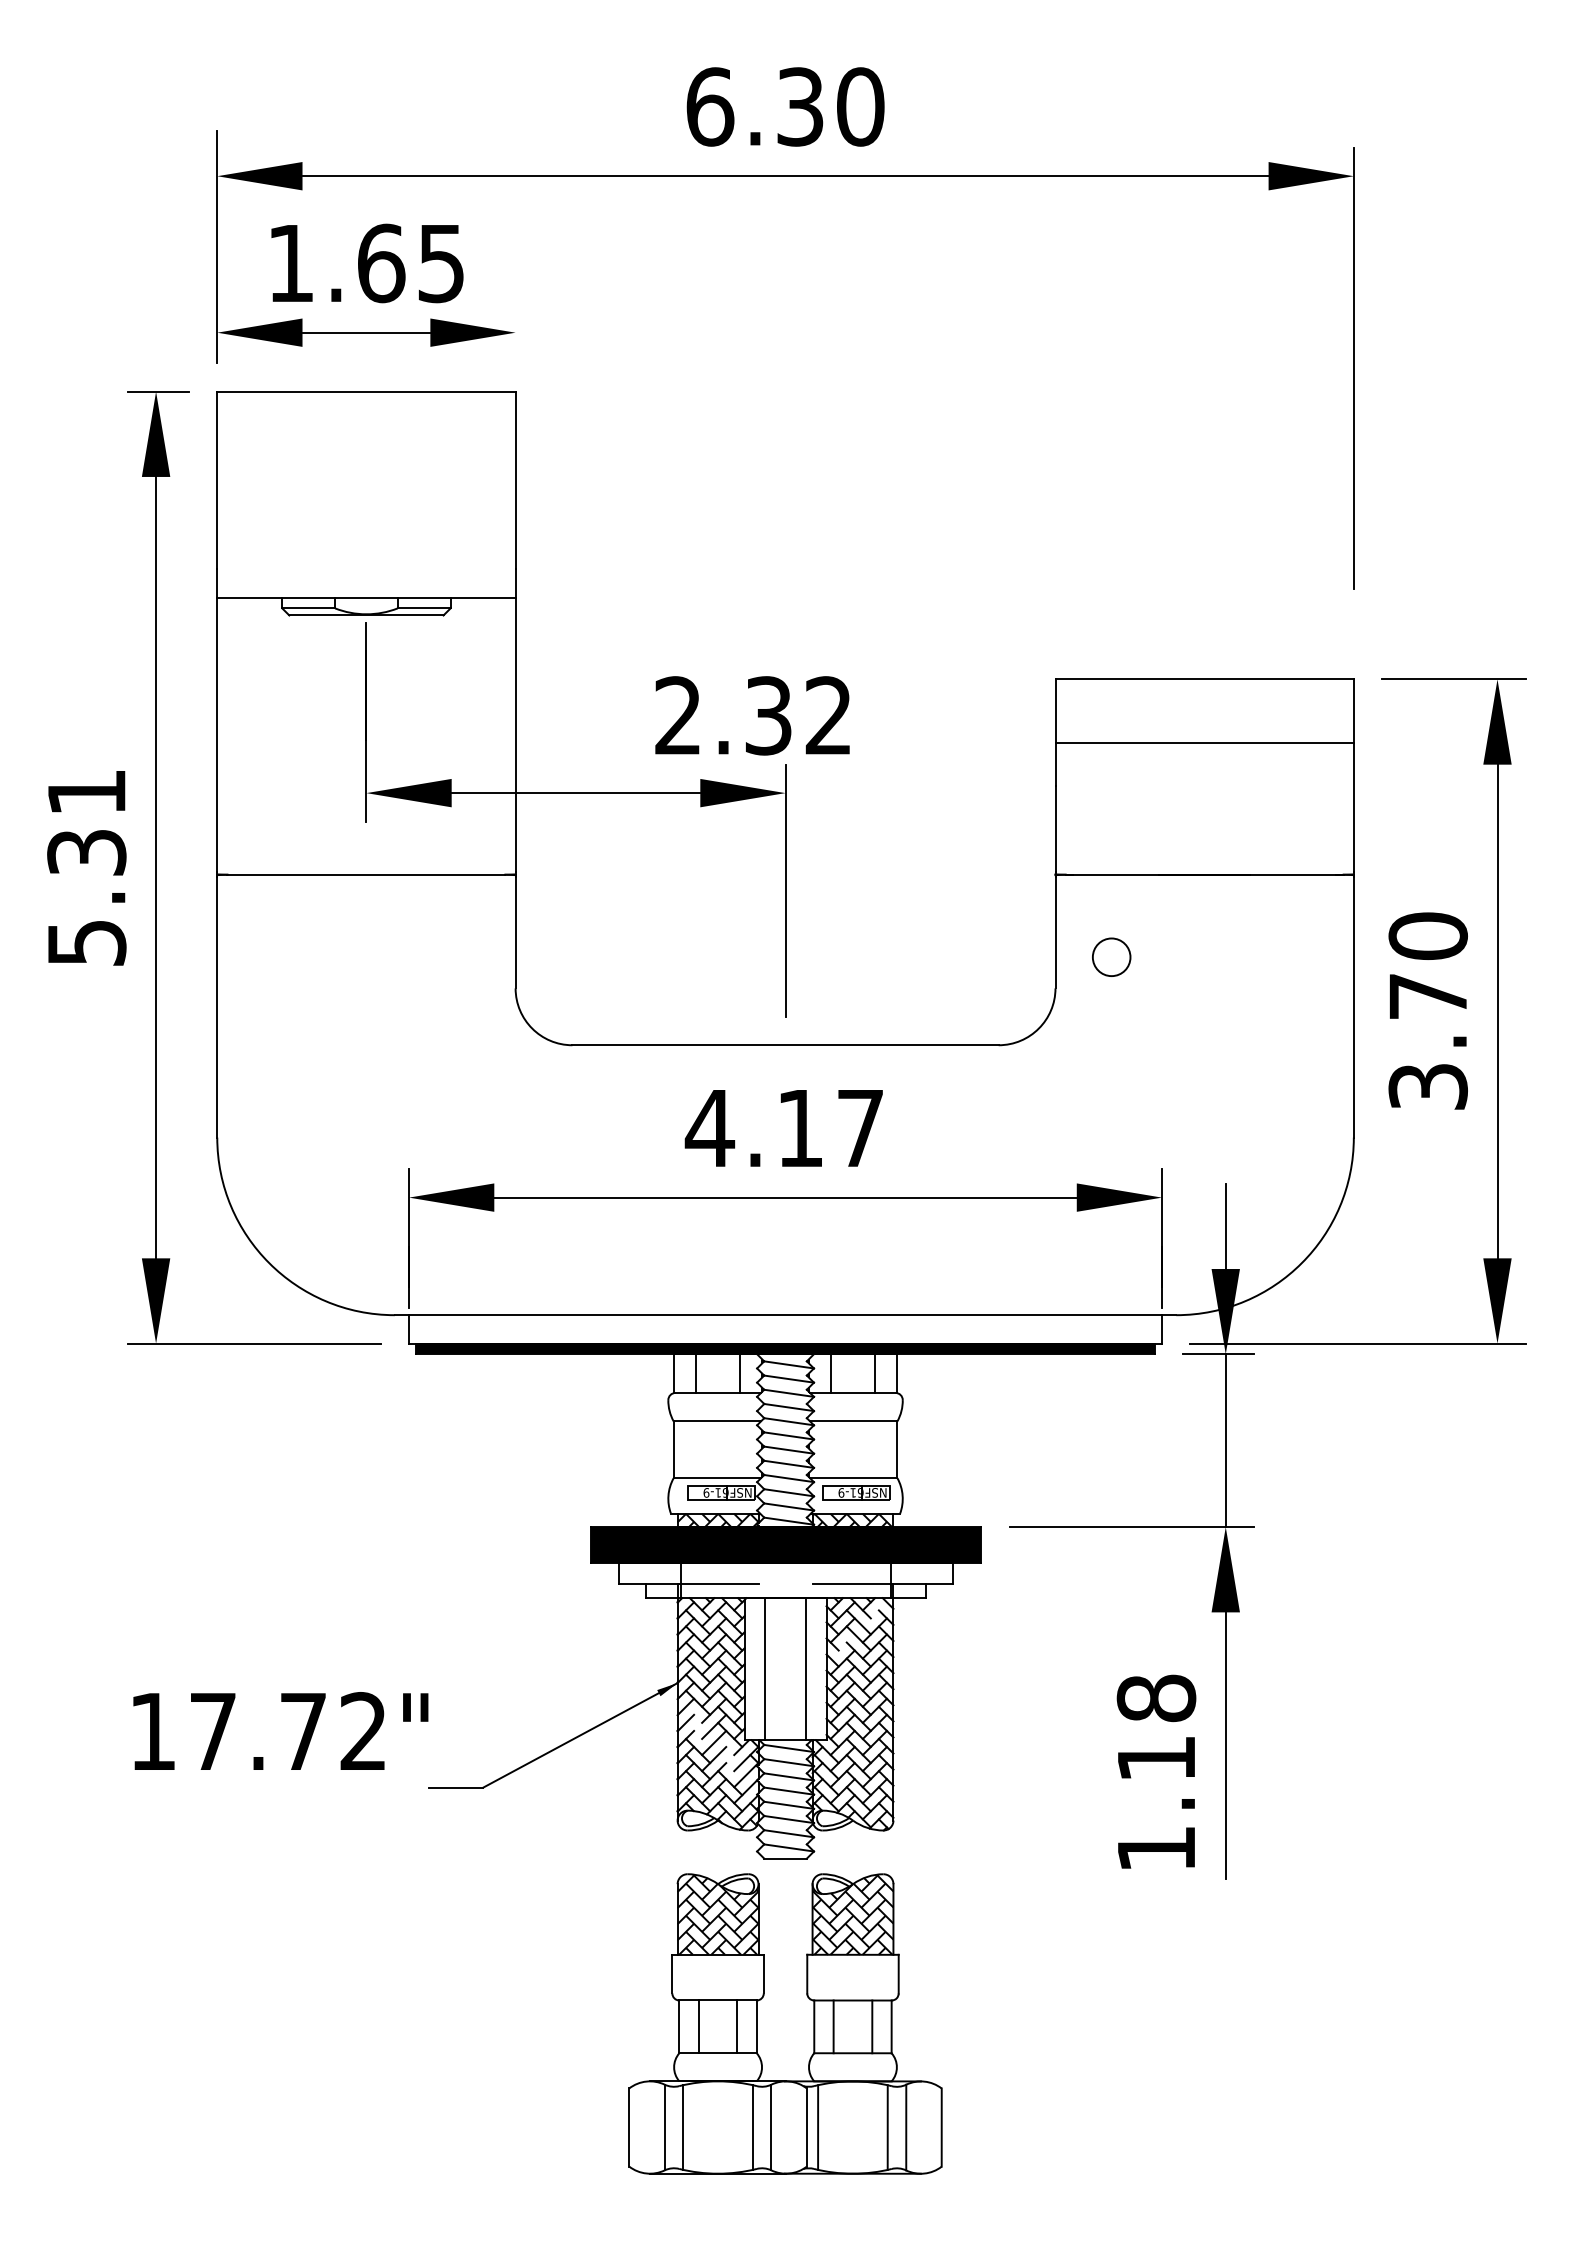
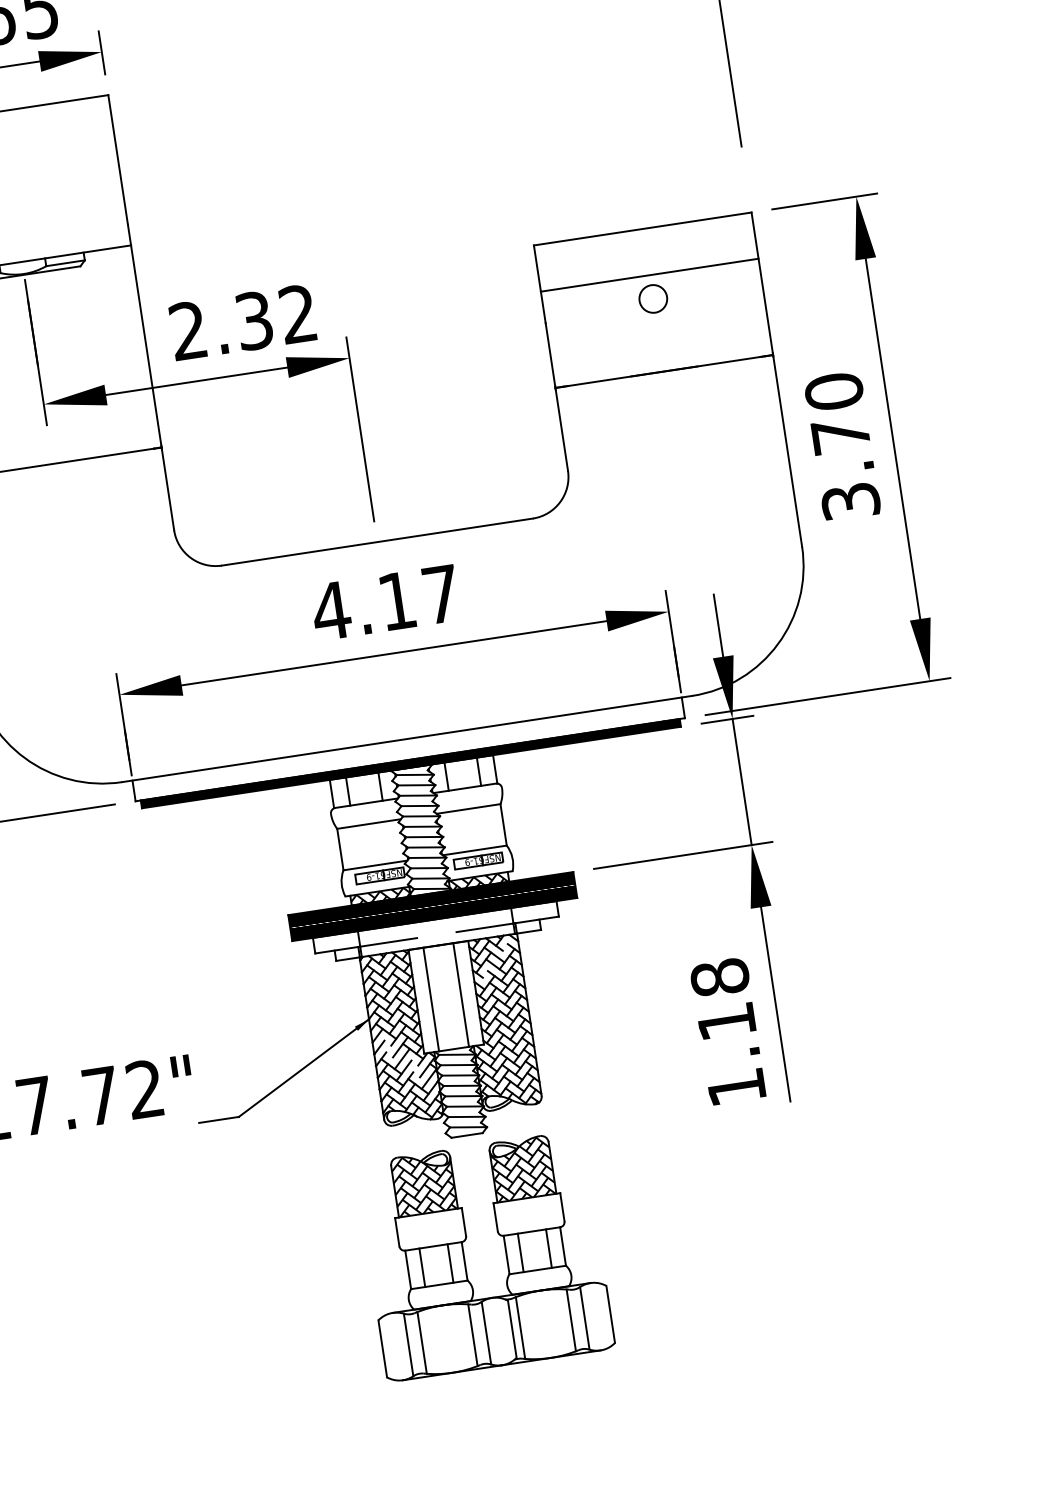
line: (515, 333) -> (101, 52), added
text: (752, 715) -> (242, 322), moved
circle: (1111, 956) -> (653, 298), moved

